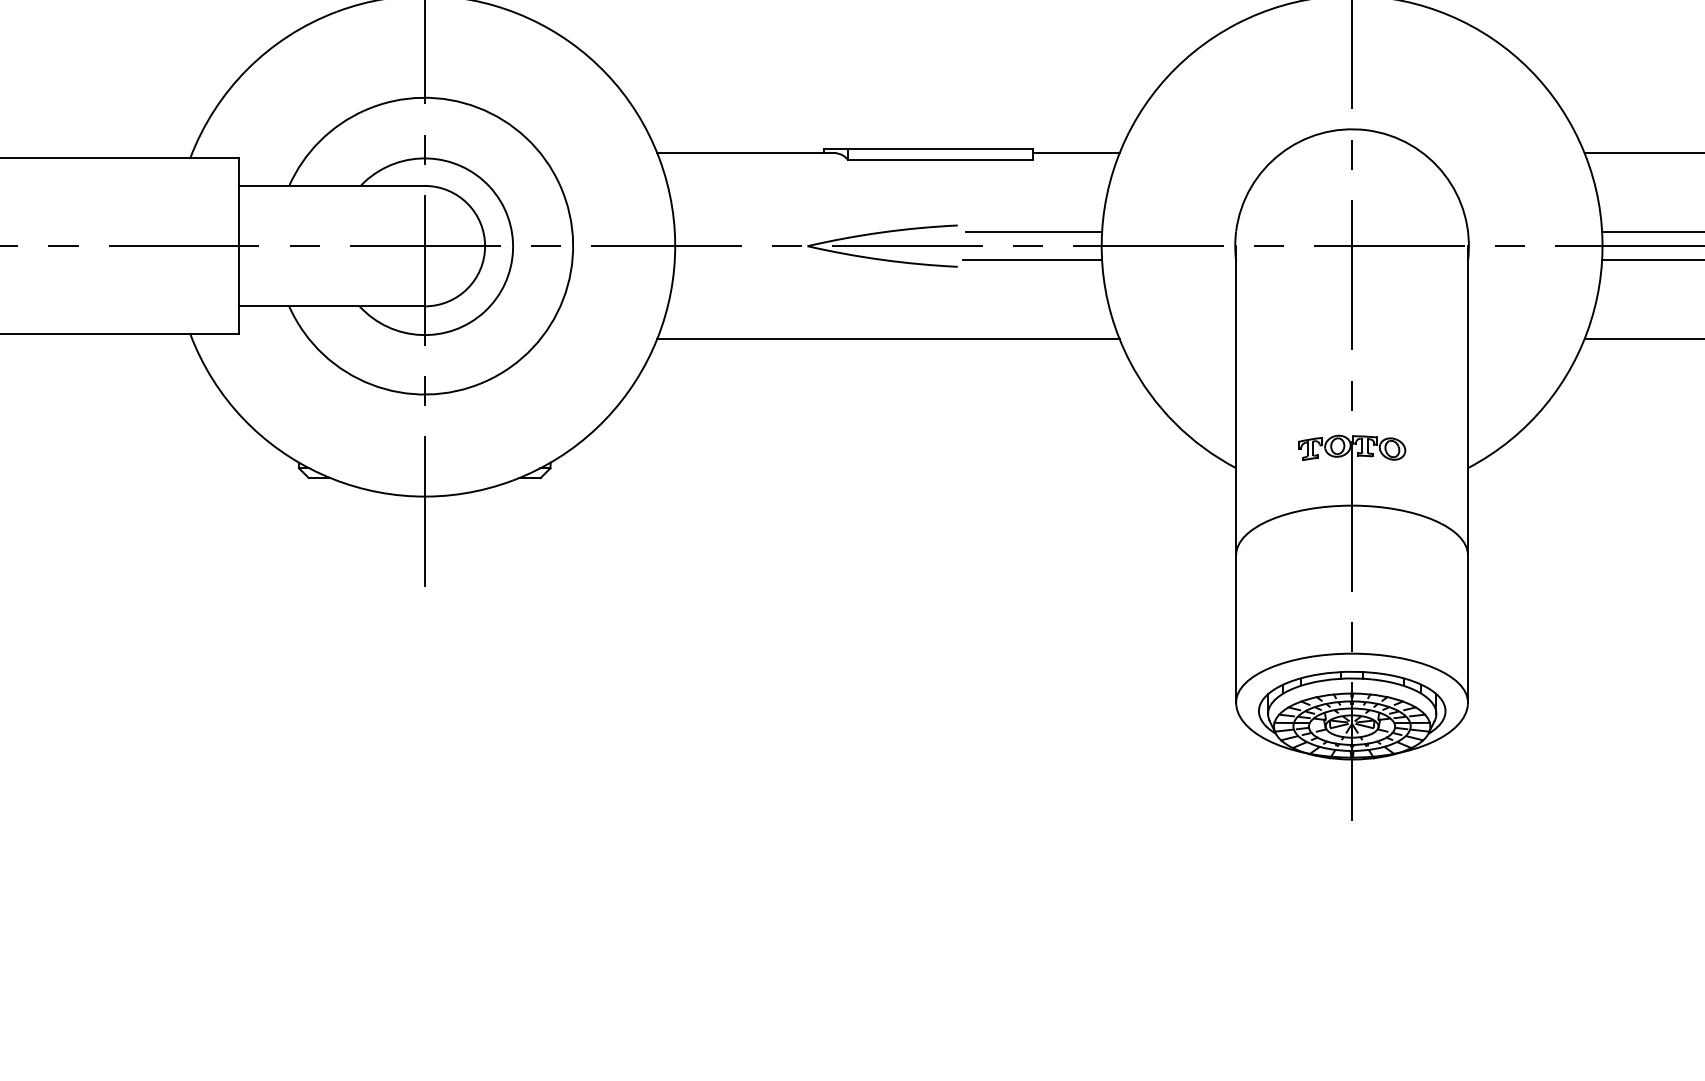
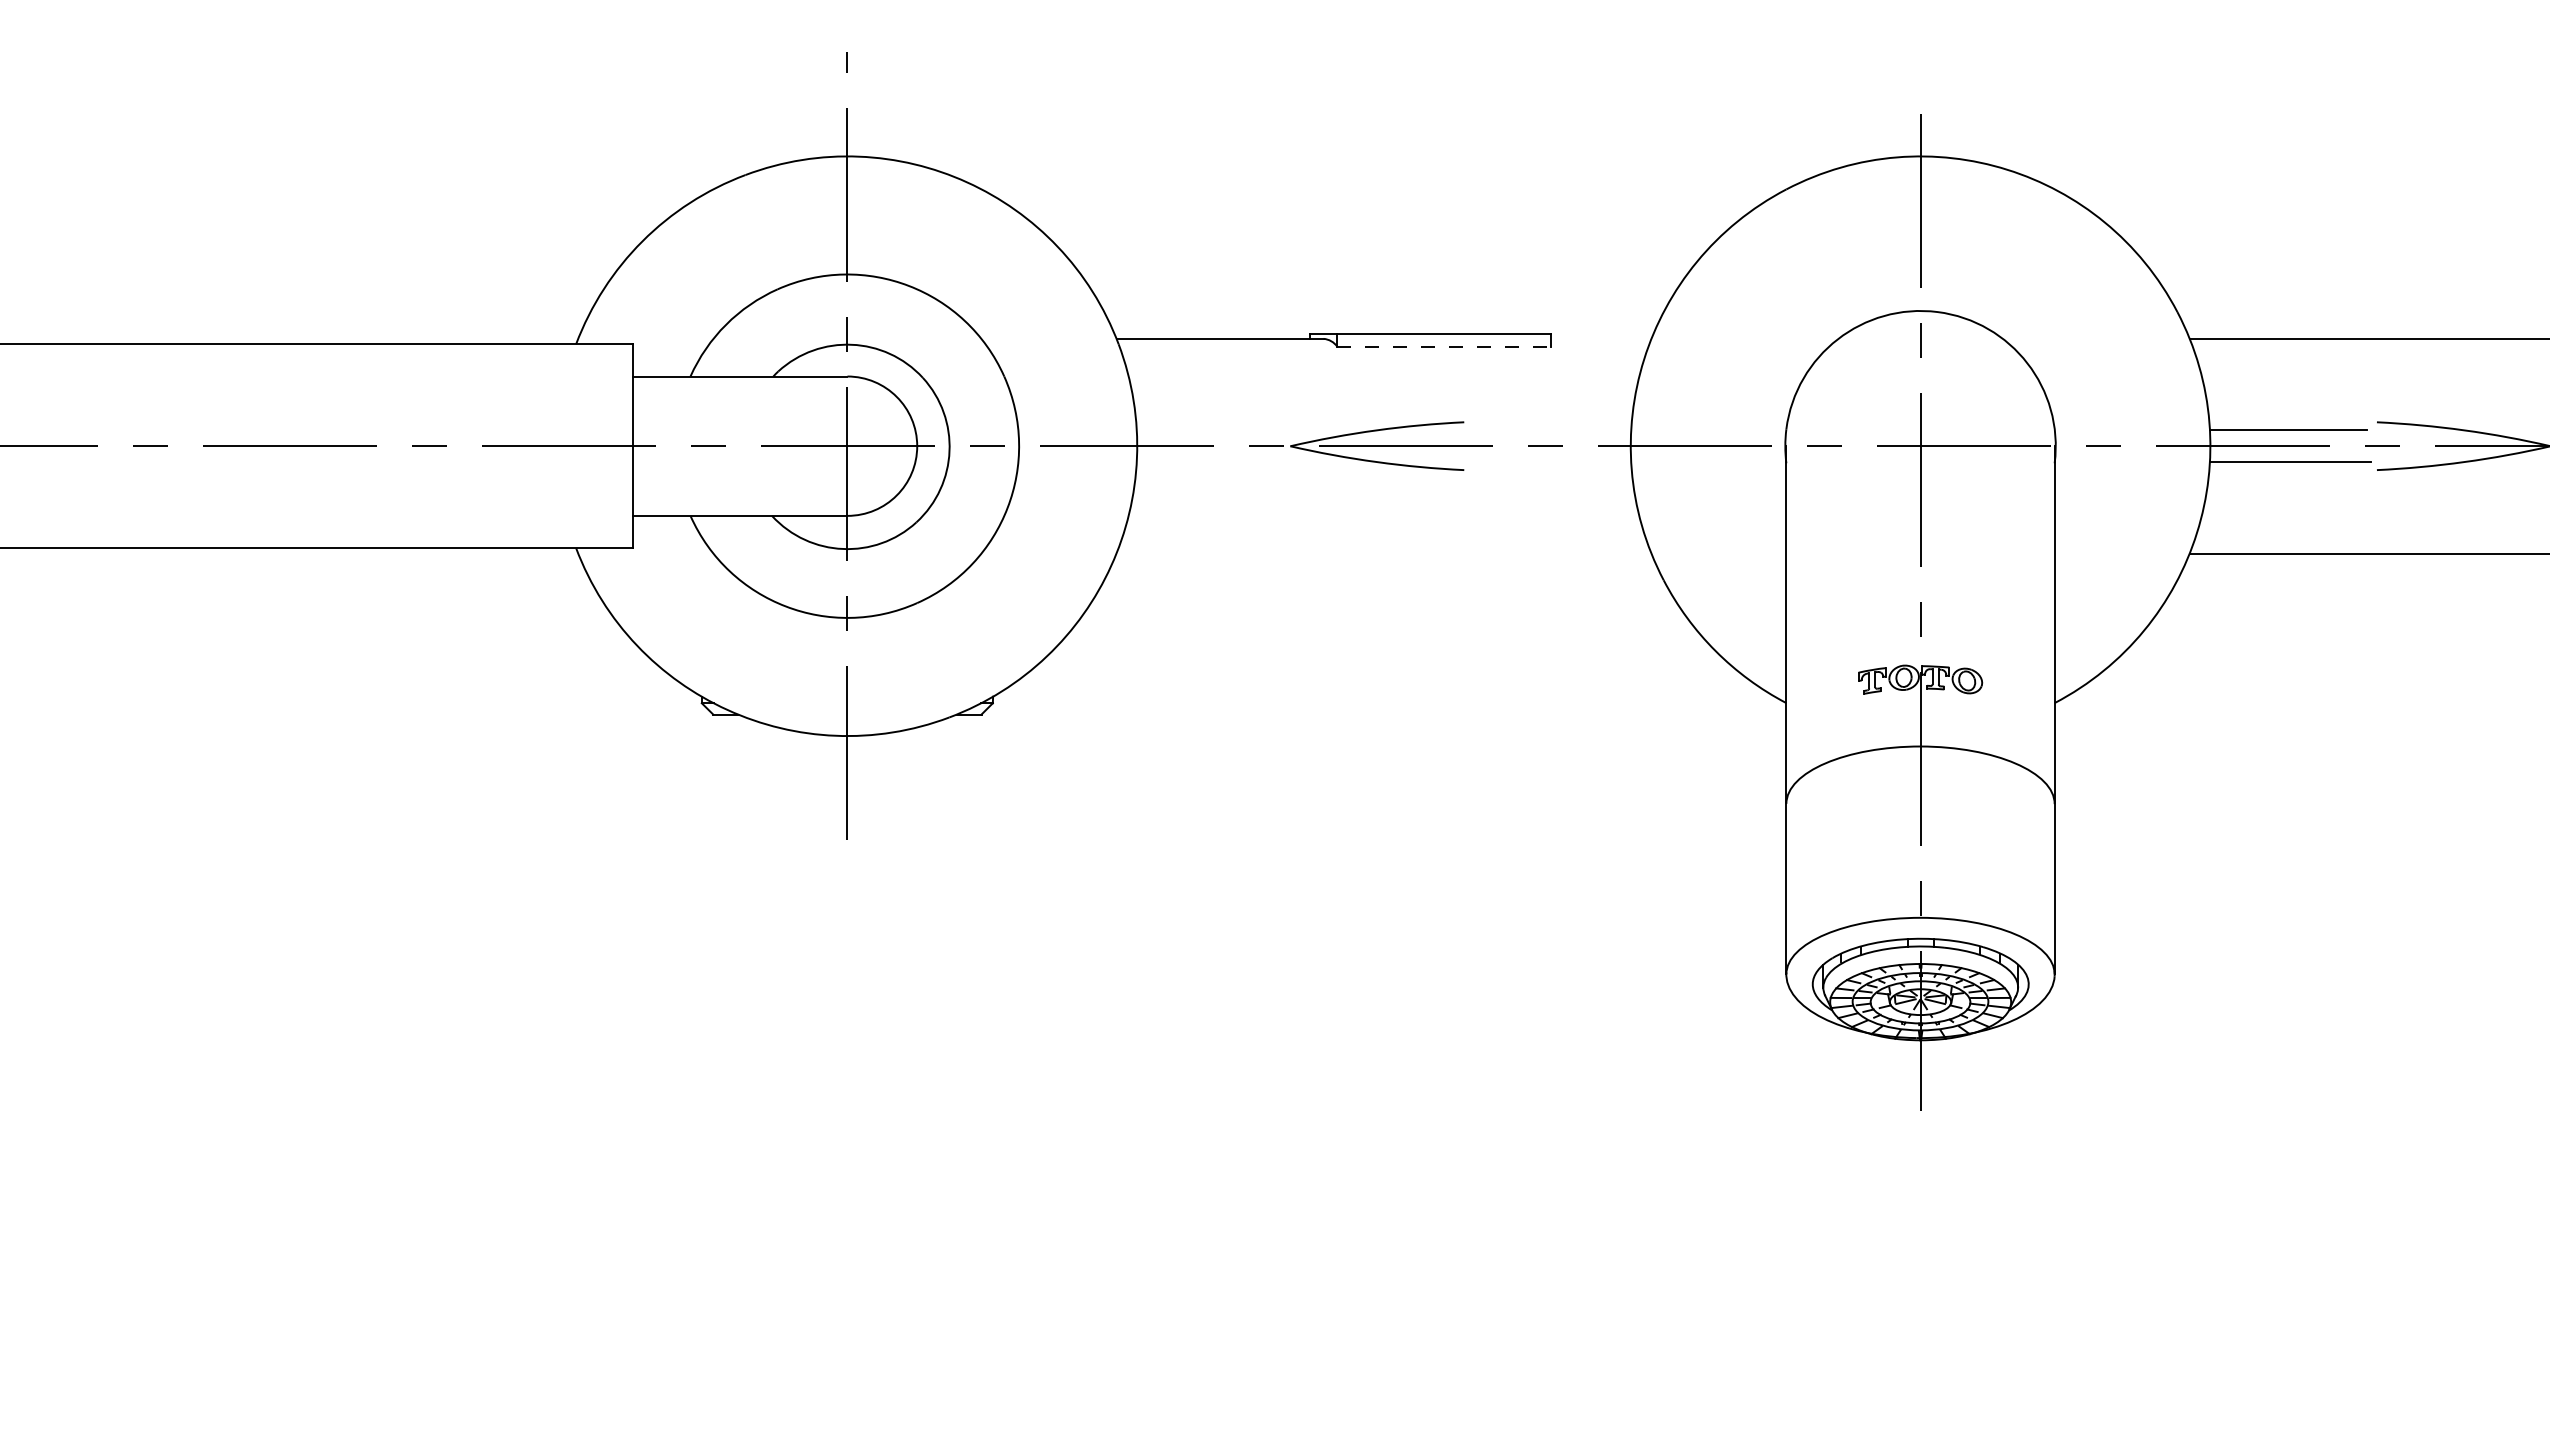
line: (1076, 153) -> (1601, 338), removed
line: (940, 160) -> (1444, 346), solid -> dashed
line: (1034, 232) -> (1552, 430), removed
line: (1032, 260) -> (1550, 462), removed
line: (888, 338) -> (1383, 553), removed

